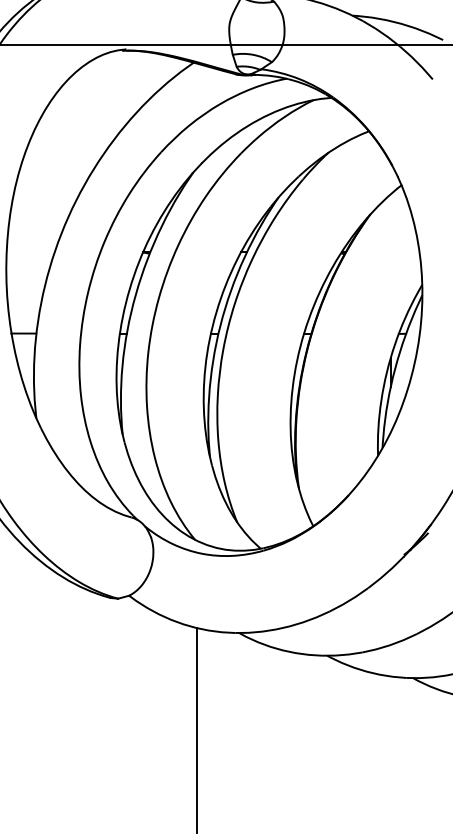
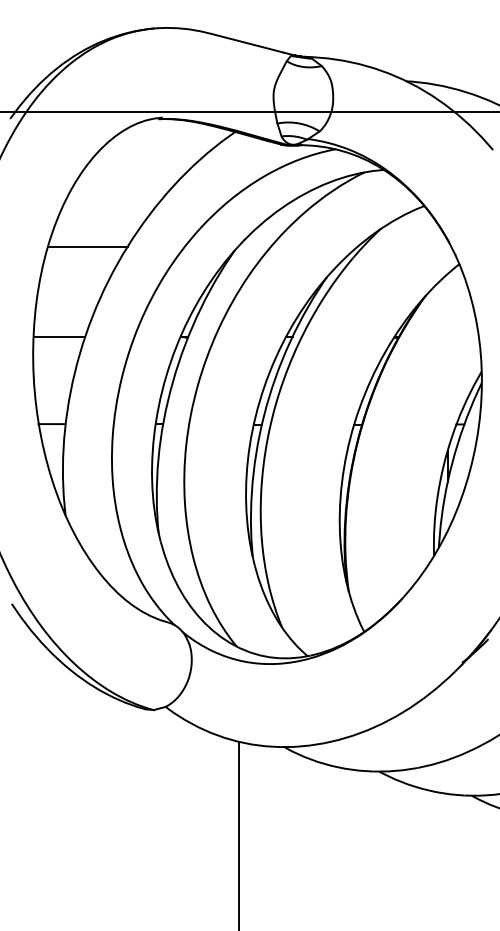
line: (56, 168) -> (87, 246), added
line: (30, 252) -> (59, 336), added

